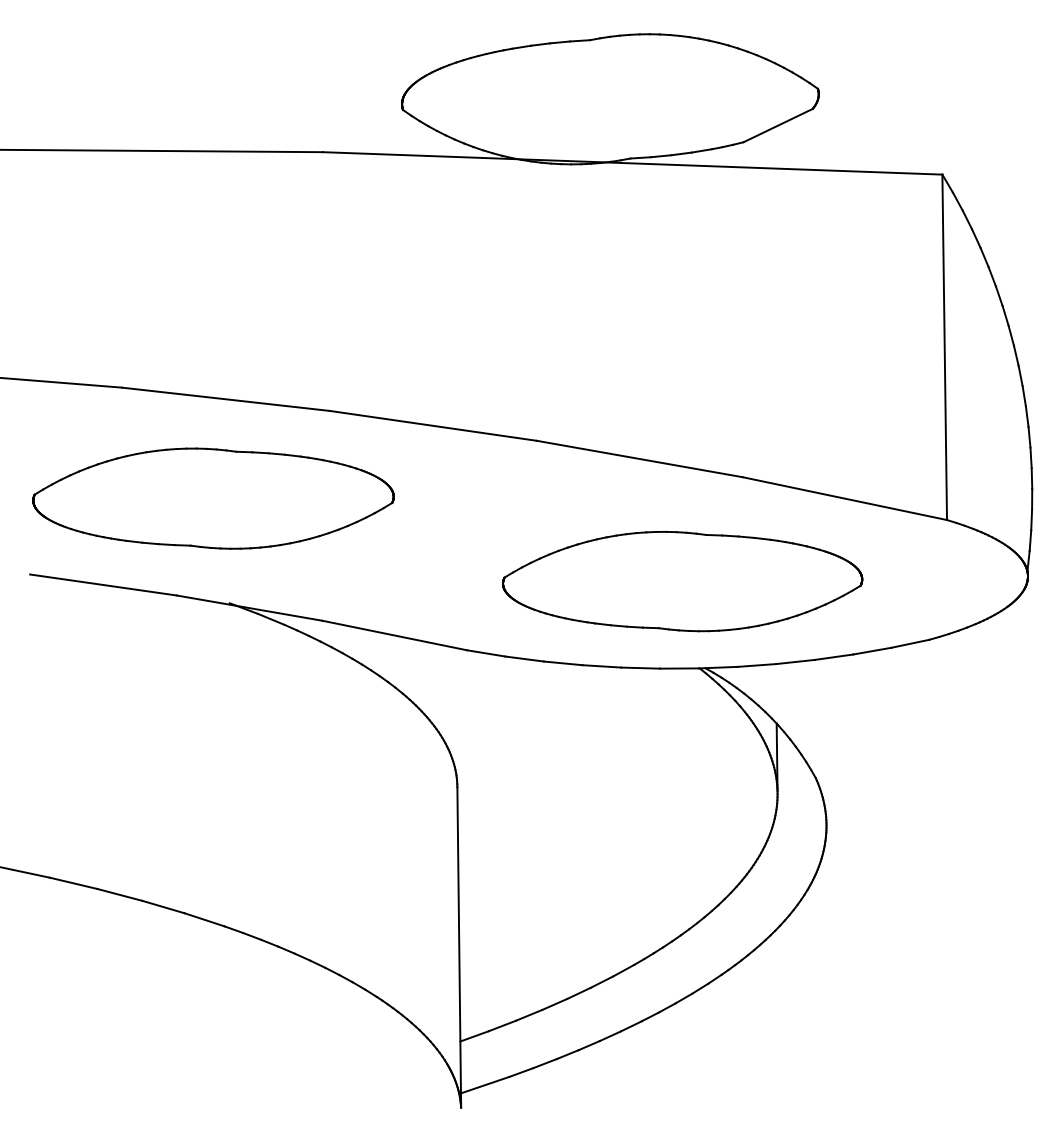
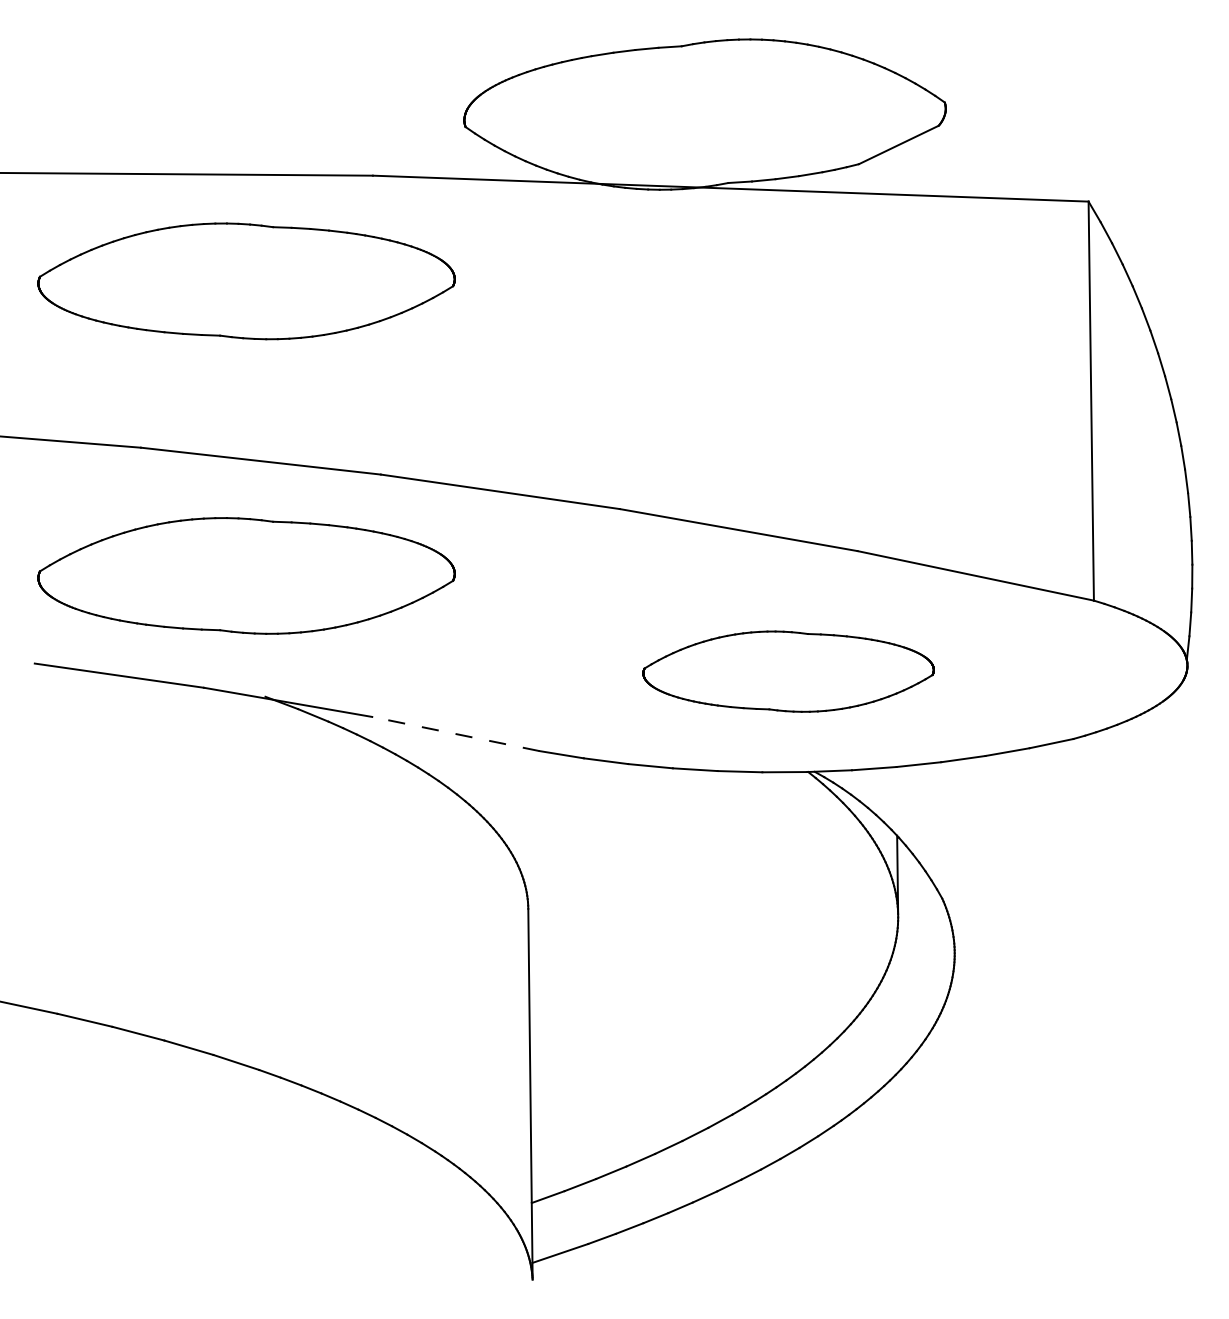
part: (213, 243) -> (246, 281), added
part: (682, 581) -> (788, 671), size x0.7
line: (394, 635) -> (455, 734), solid -> dashed

